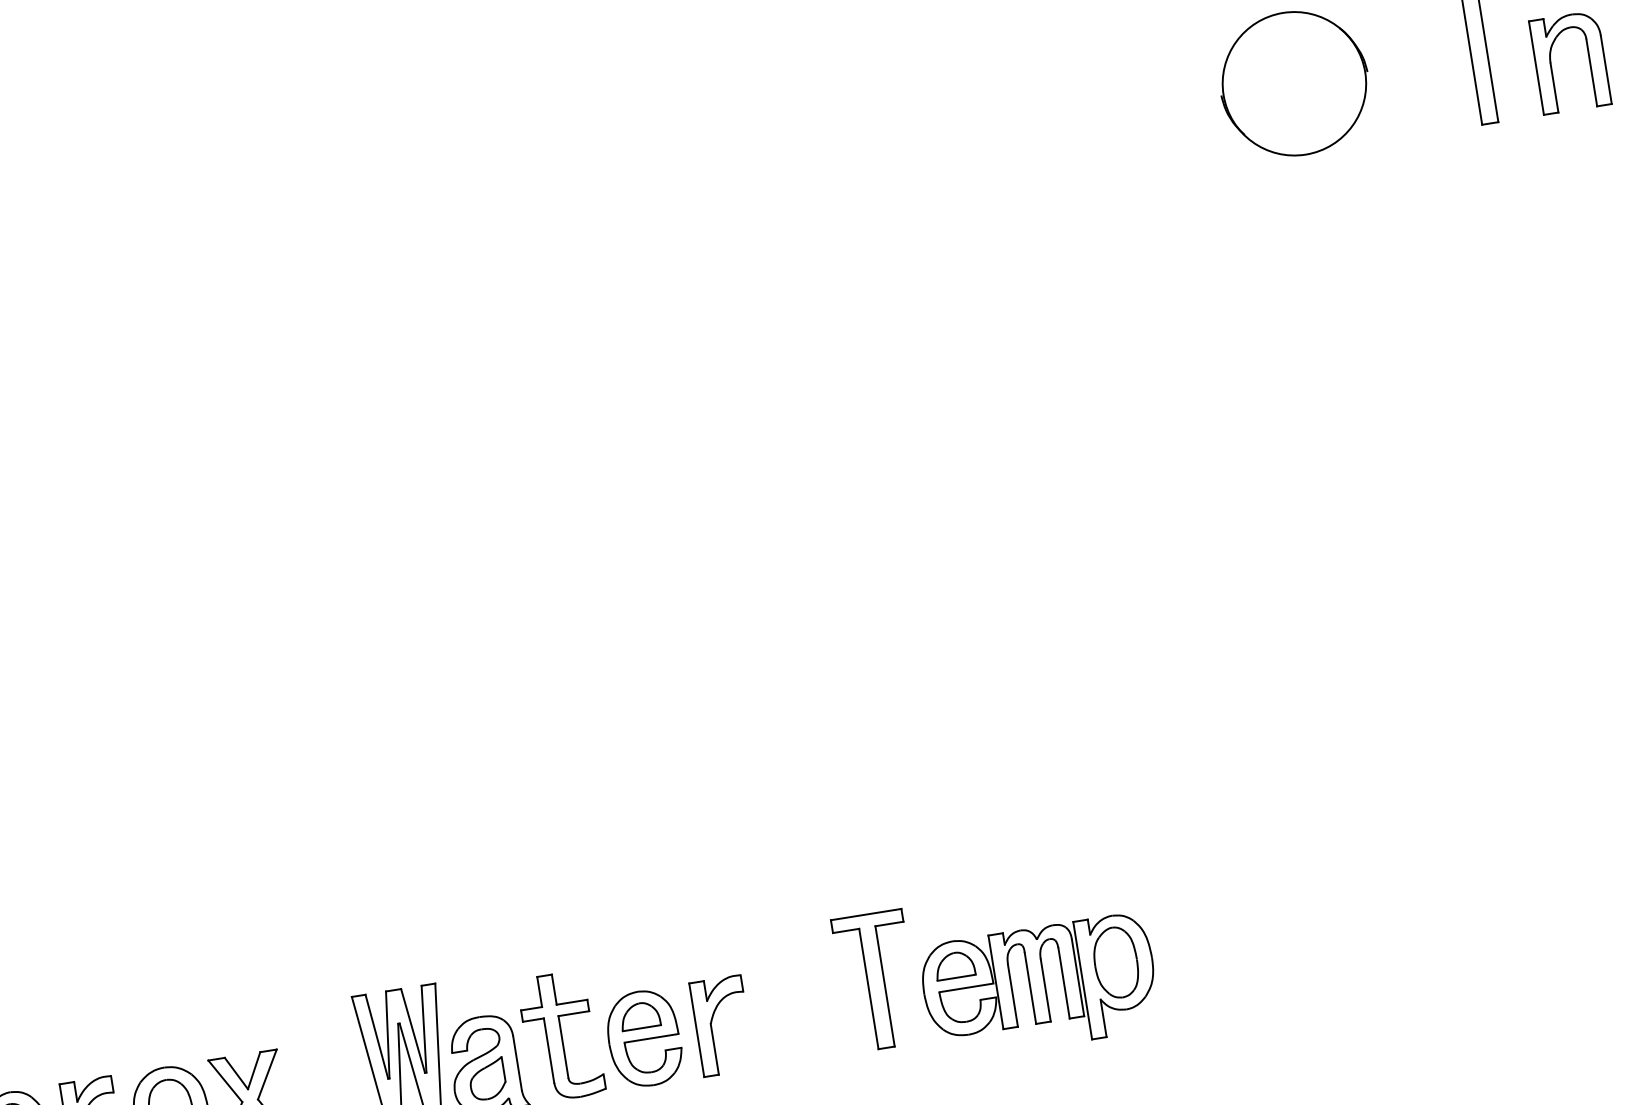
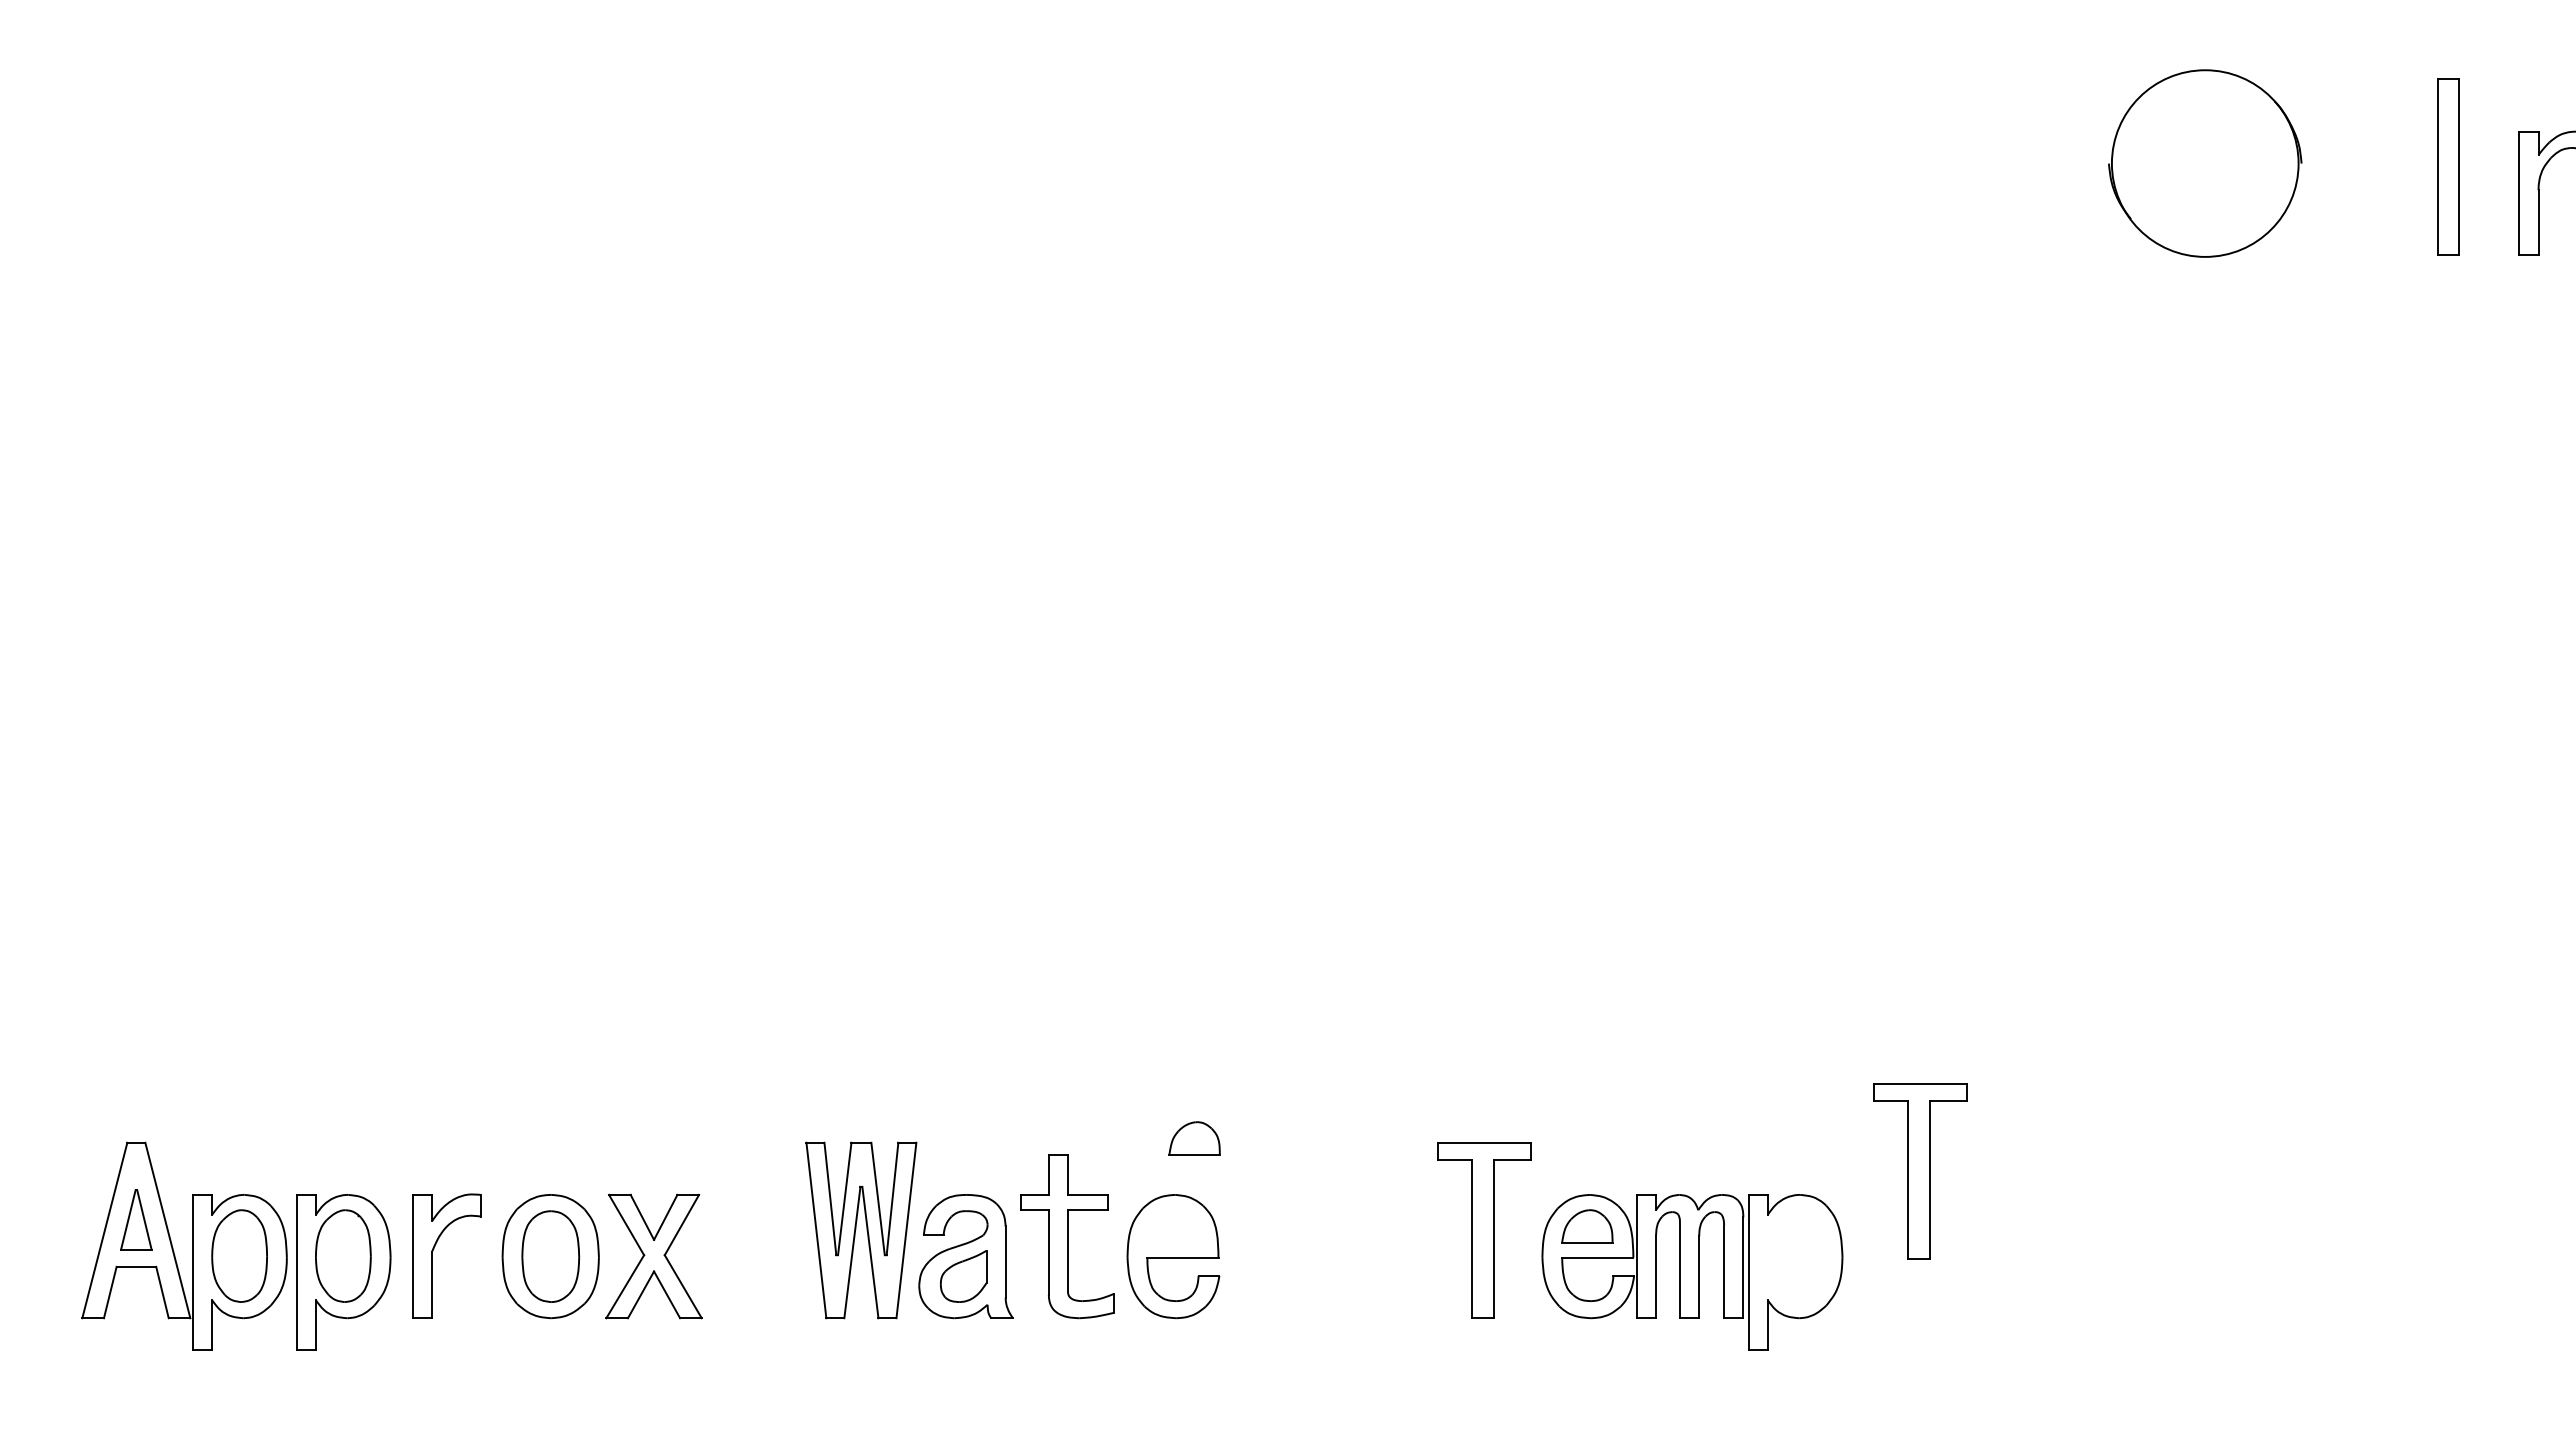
part: (1200, 883) -> (1920, 1171), added
part: (1115, 962) -> (1794, 1255), removed
part: (639, 1016) -> (1194, 1138), moved
part: (712, 1021) -> (1264, 1248), removed

